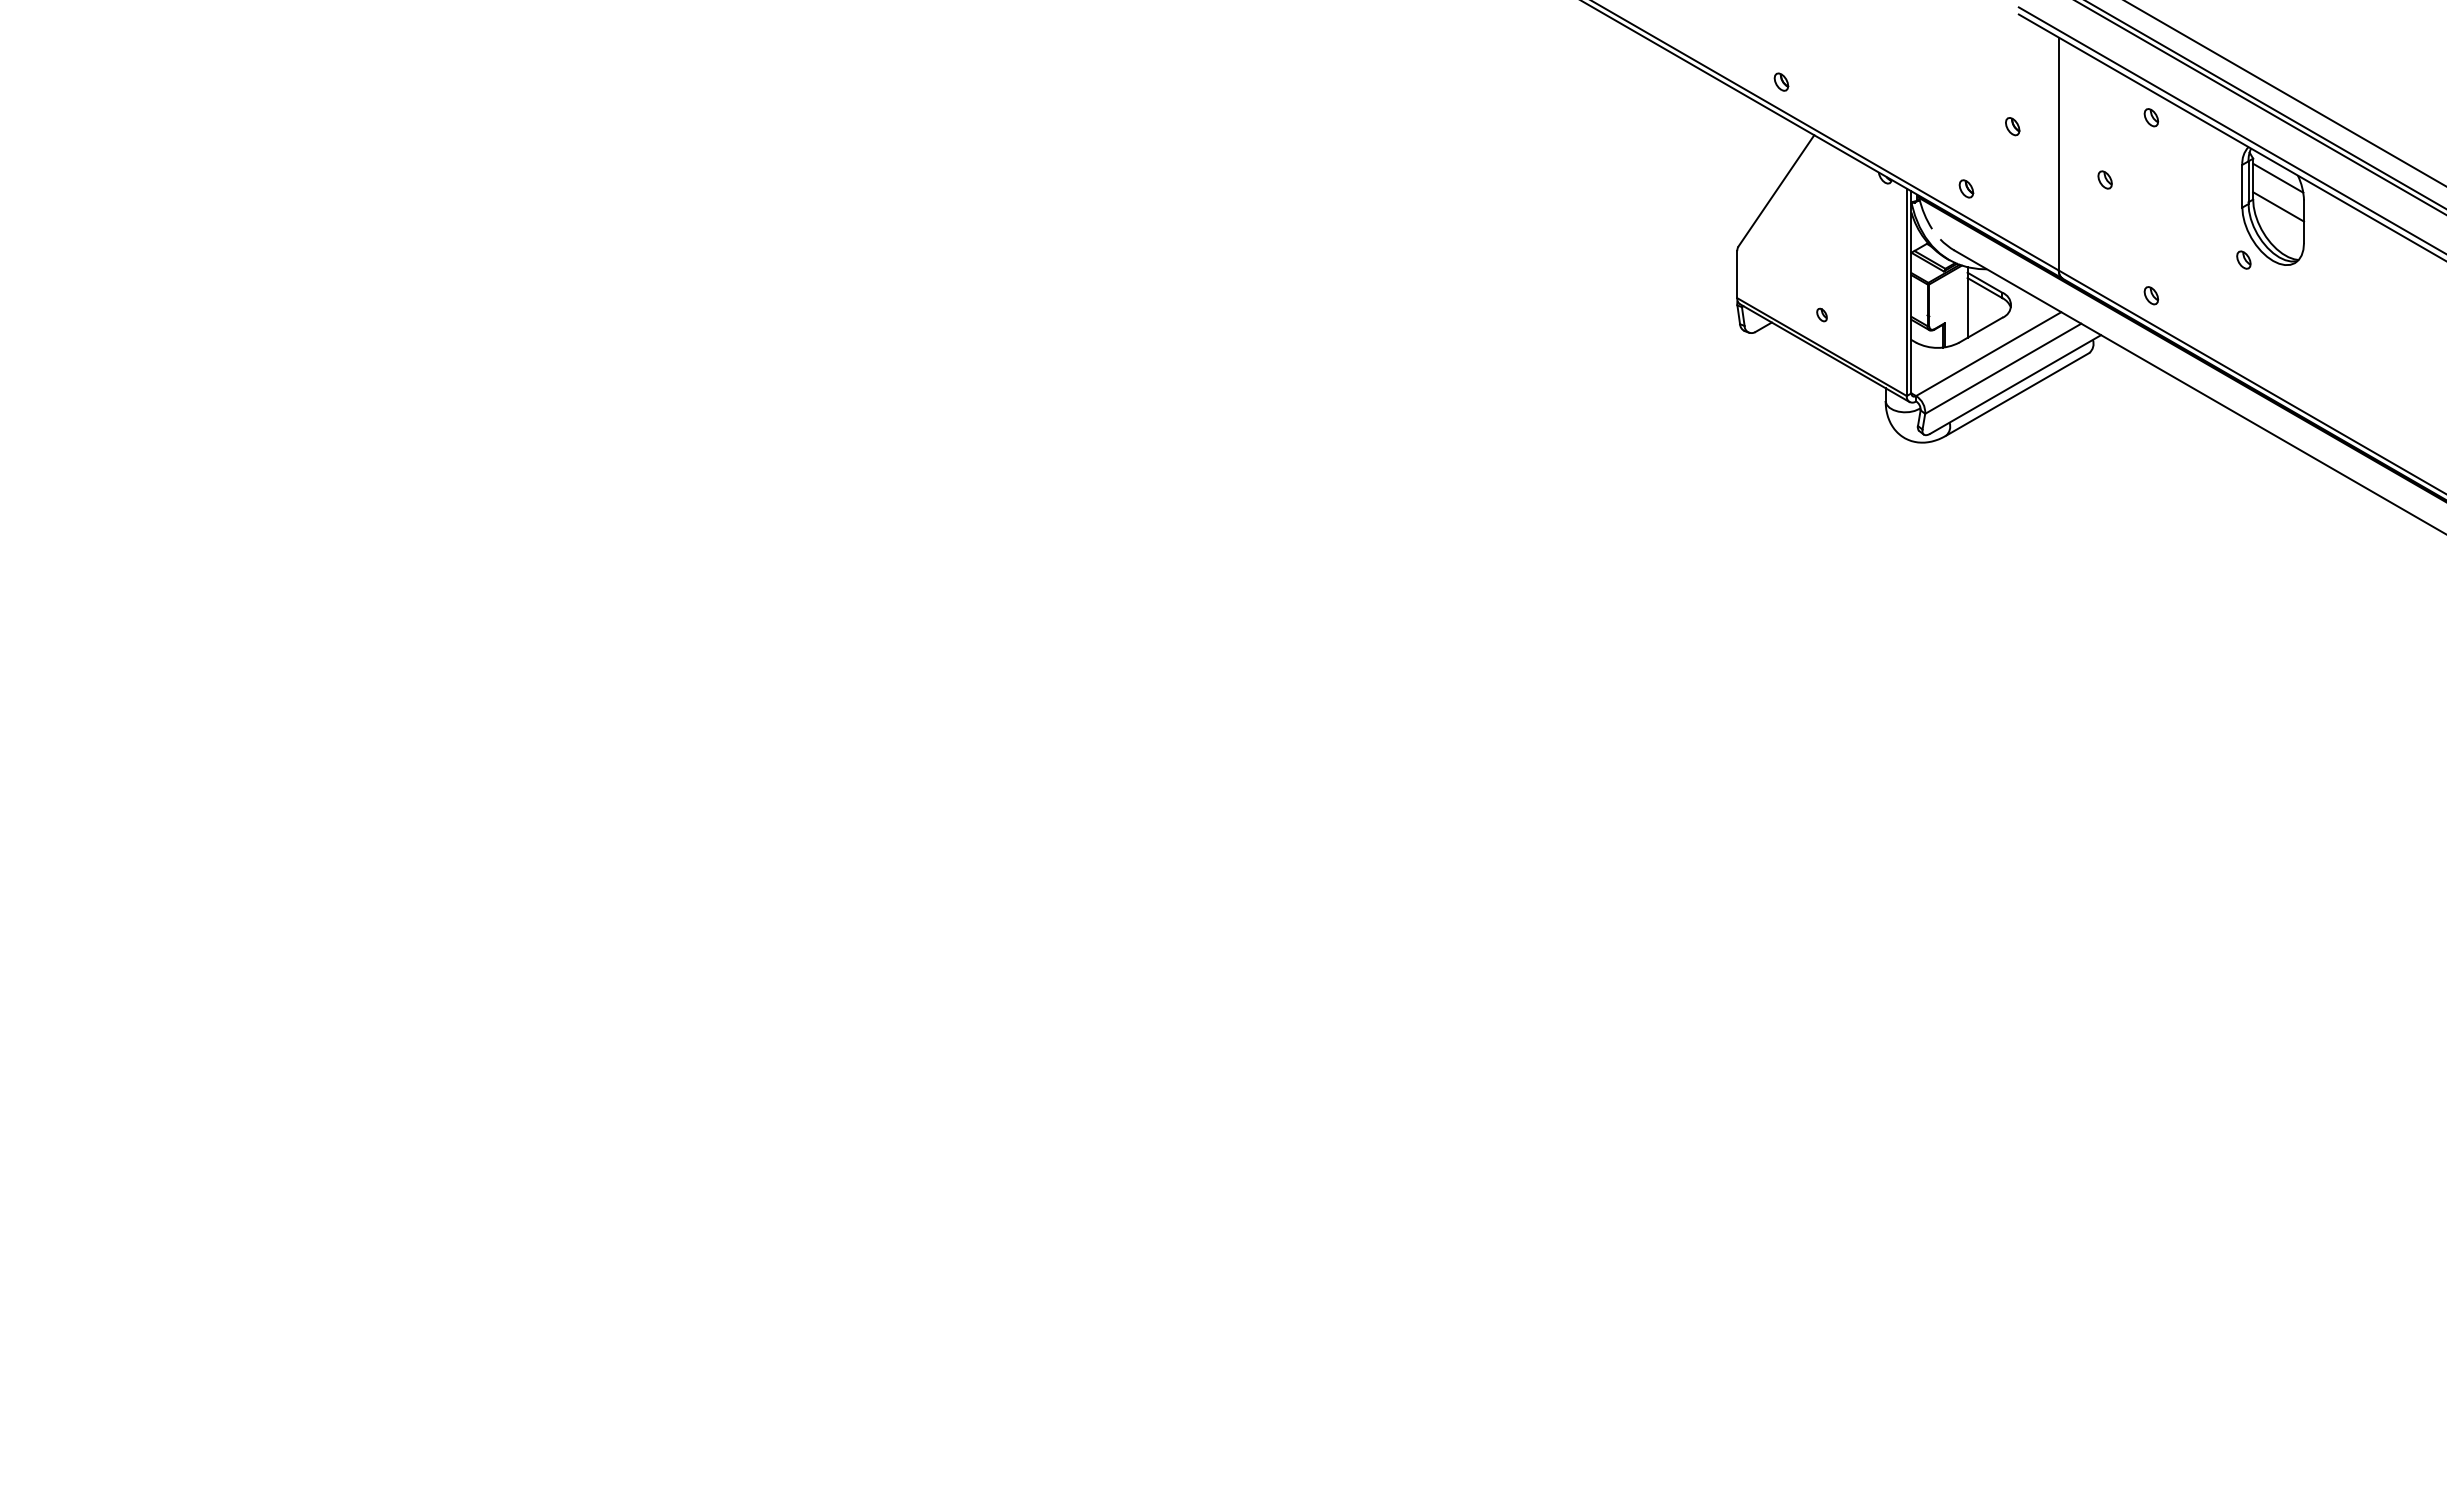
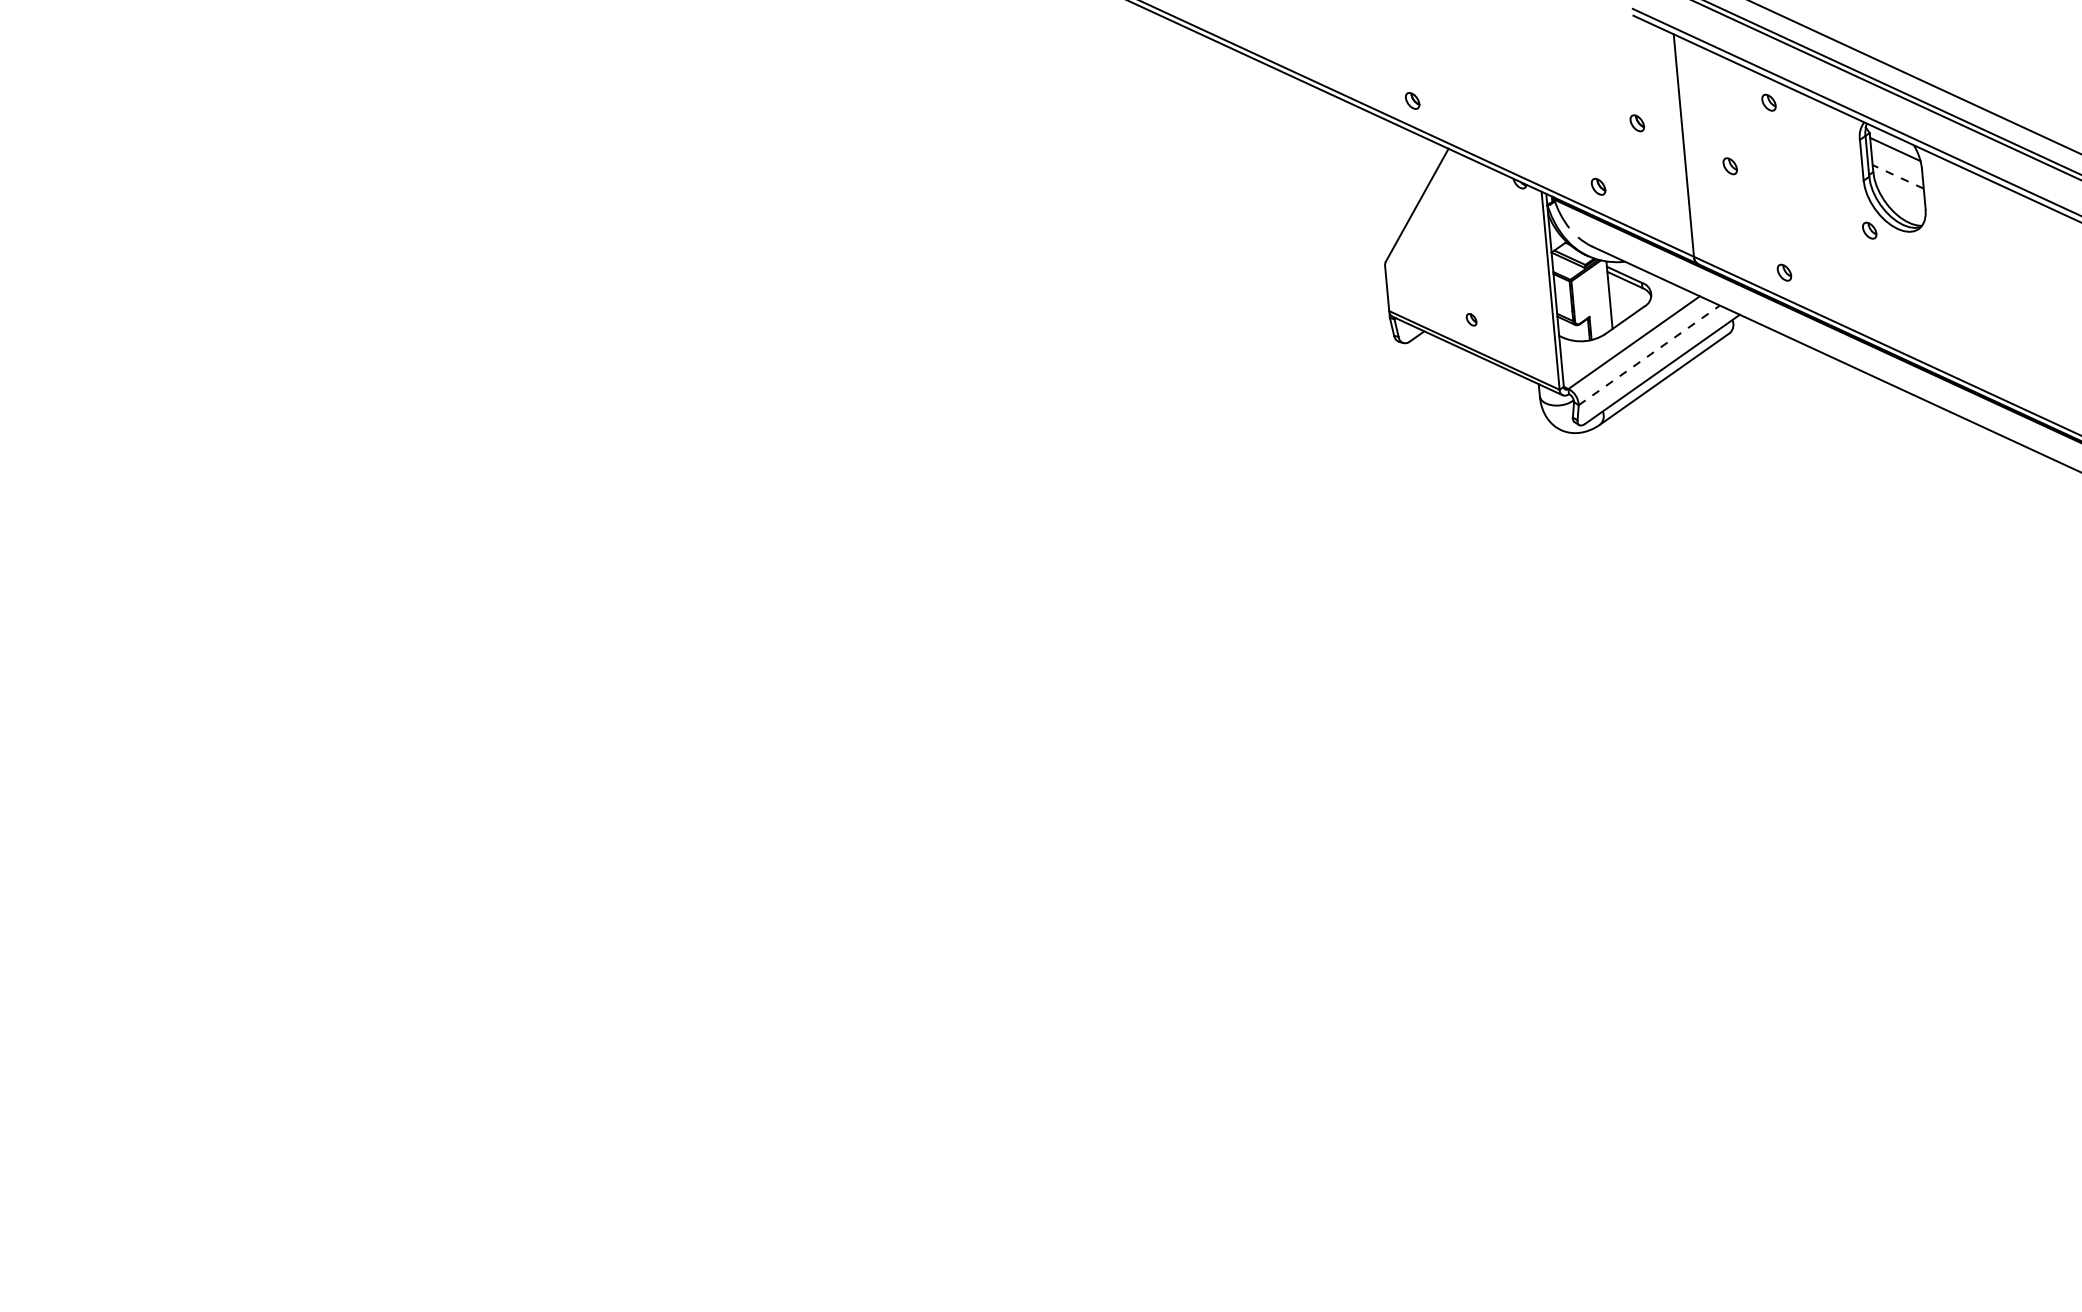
line: (2278, 206) -> (1898, 176), solid -> dashed
line: (2003, 368) -> (1649, 355), solid -> dashed

